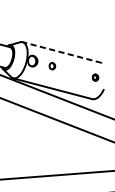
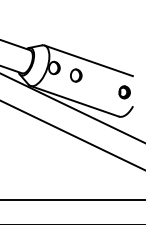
line: (61, 52) -> (88, 60), dashed -> solid
part: (52, 66) -> (76, 75), size x1.67
part: (95, 77) -> (124, 92), size x1.67

